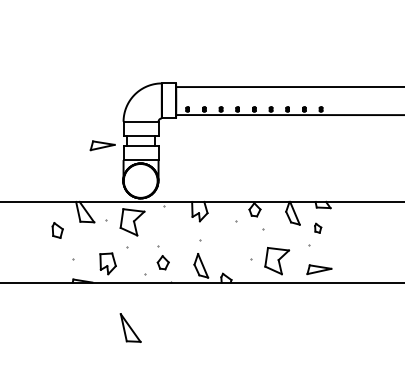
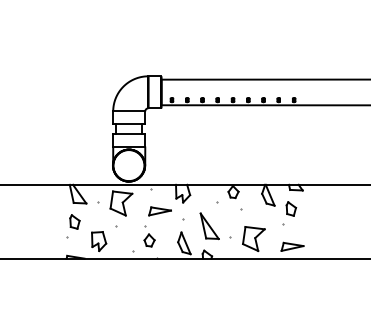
part: (102, 145) -> (159, 211), moved
part: (318, 227) -> (291, 208), size x1.67
part: (57, 229) -> (74, 221), moved
part: (130, 328) -> (209, 226), moved

